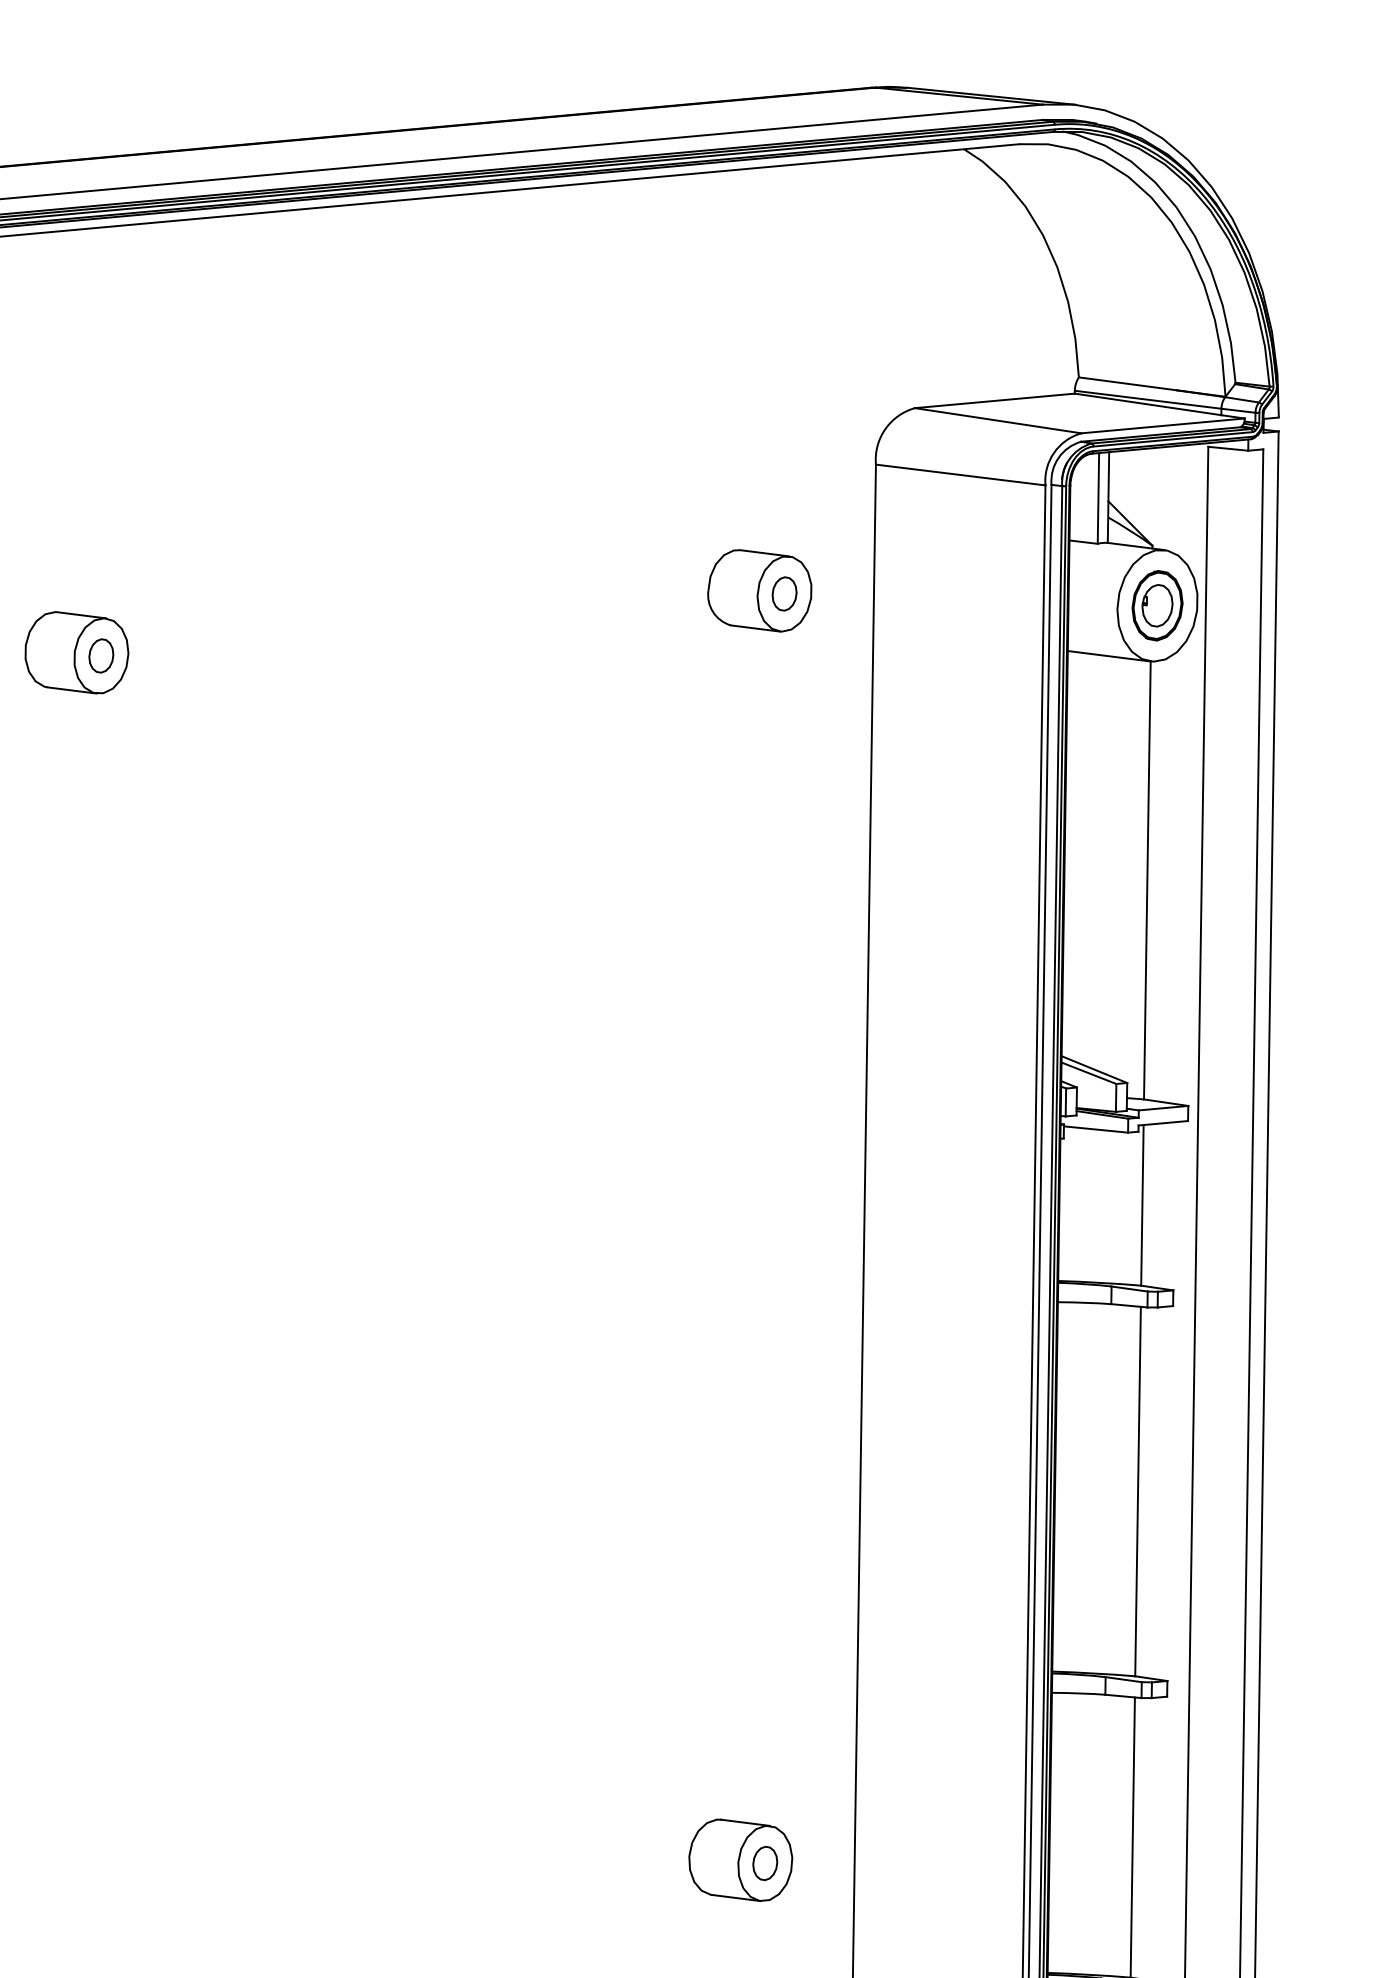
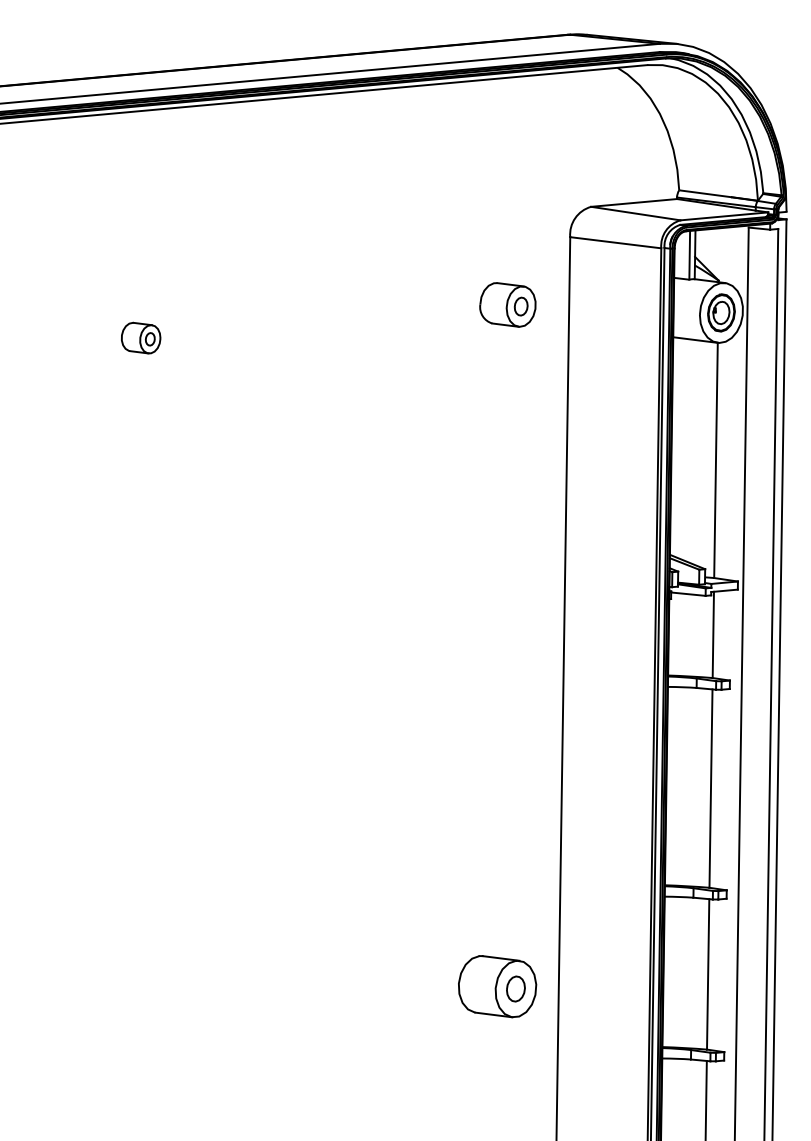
part: (75, 651) -> (140, 337), size x0.7
part: (740, 1860) -> (497, 986), size x1.4

